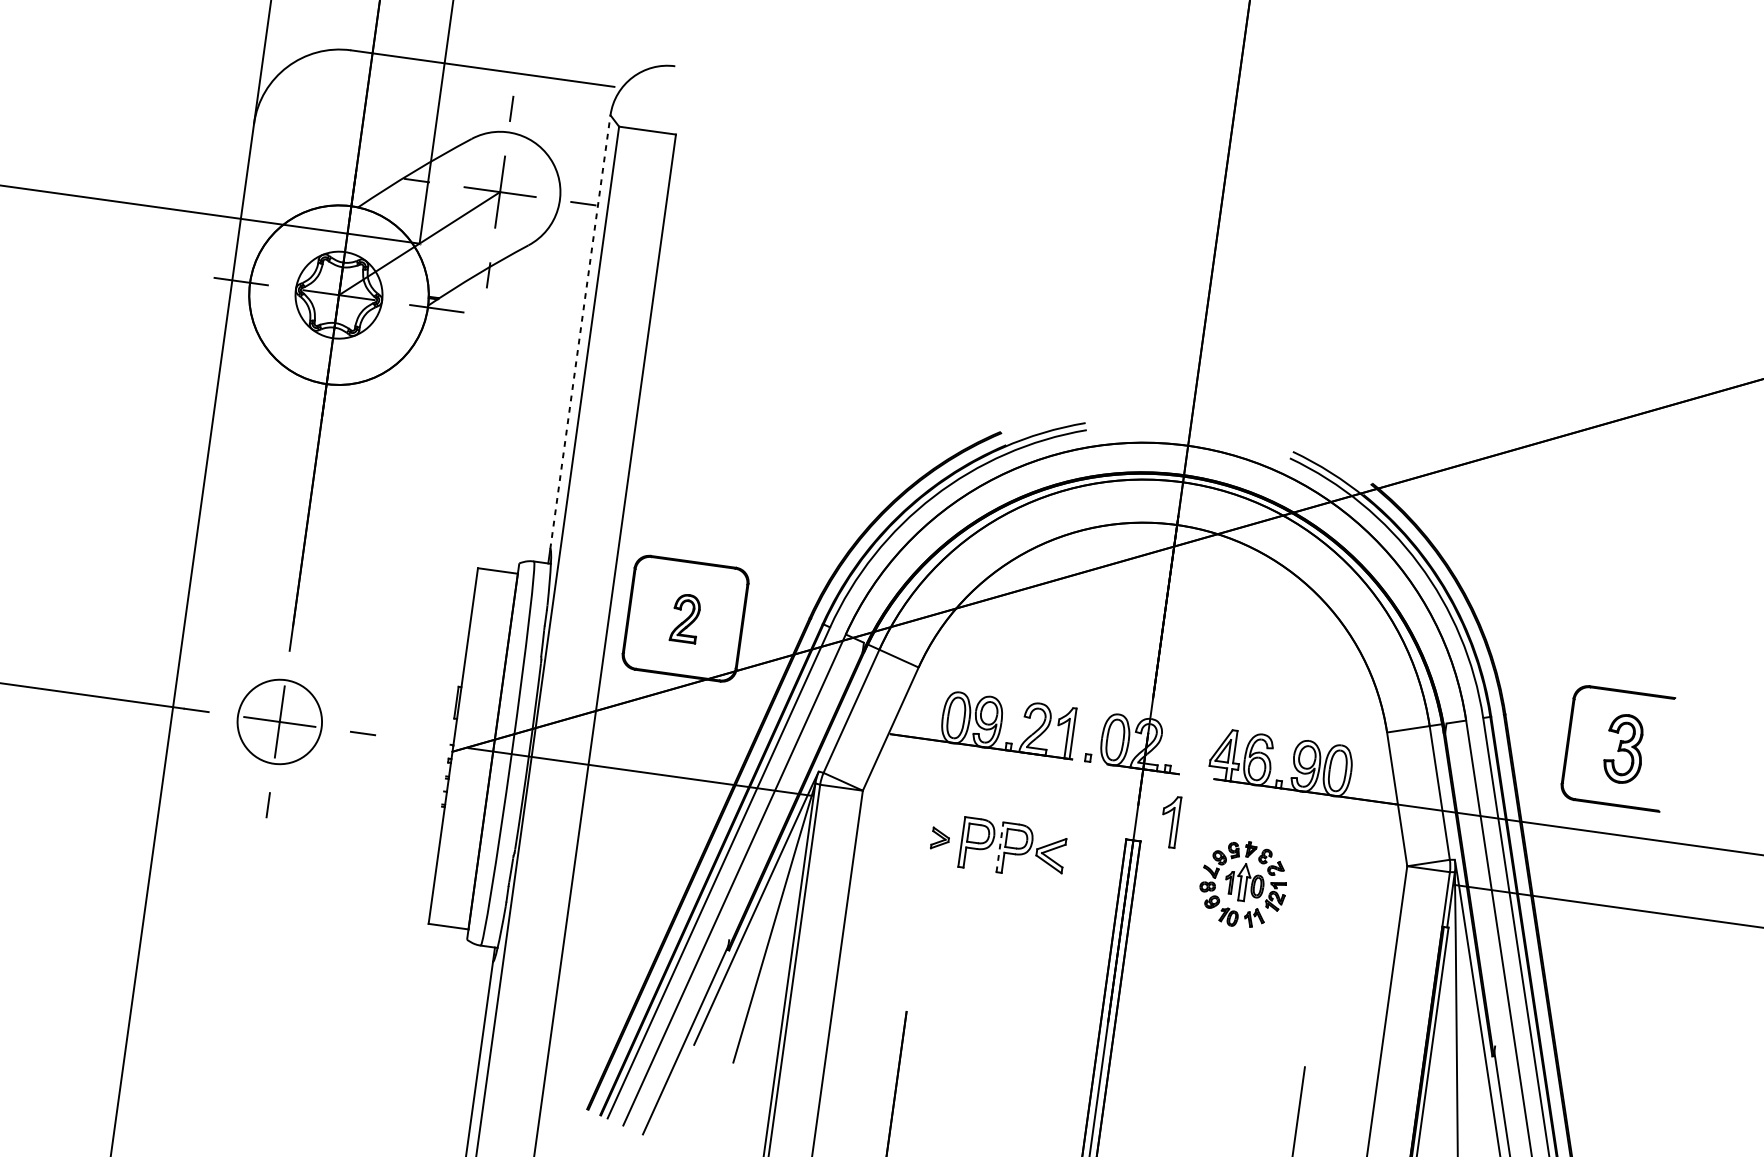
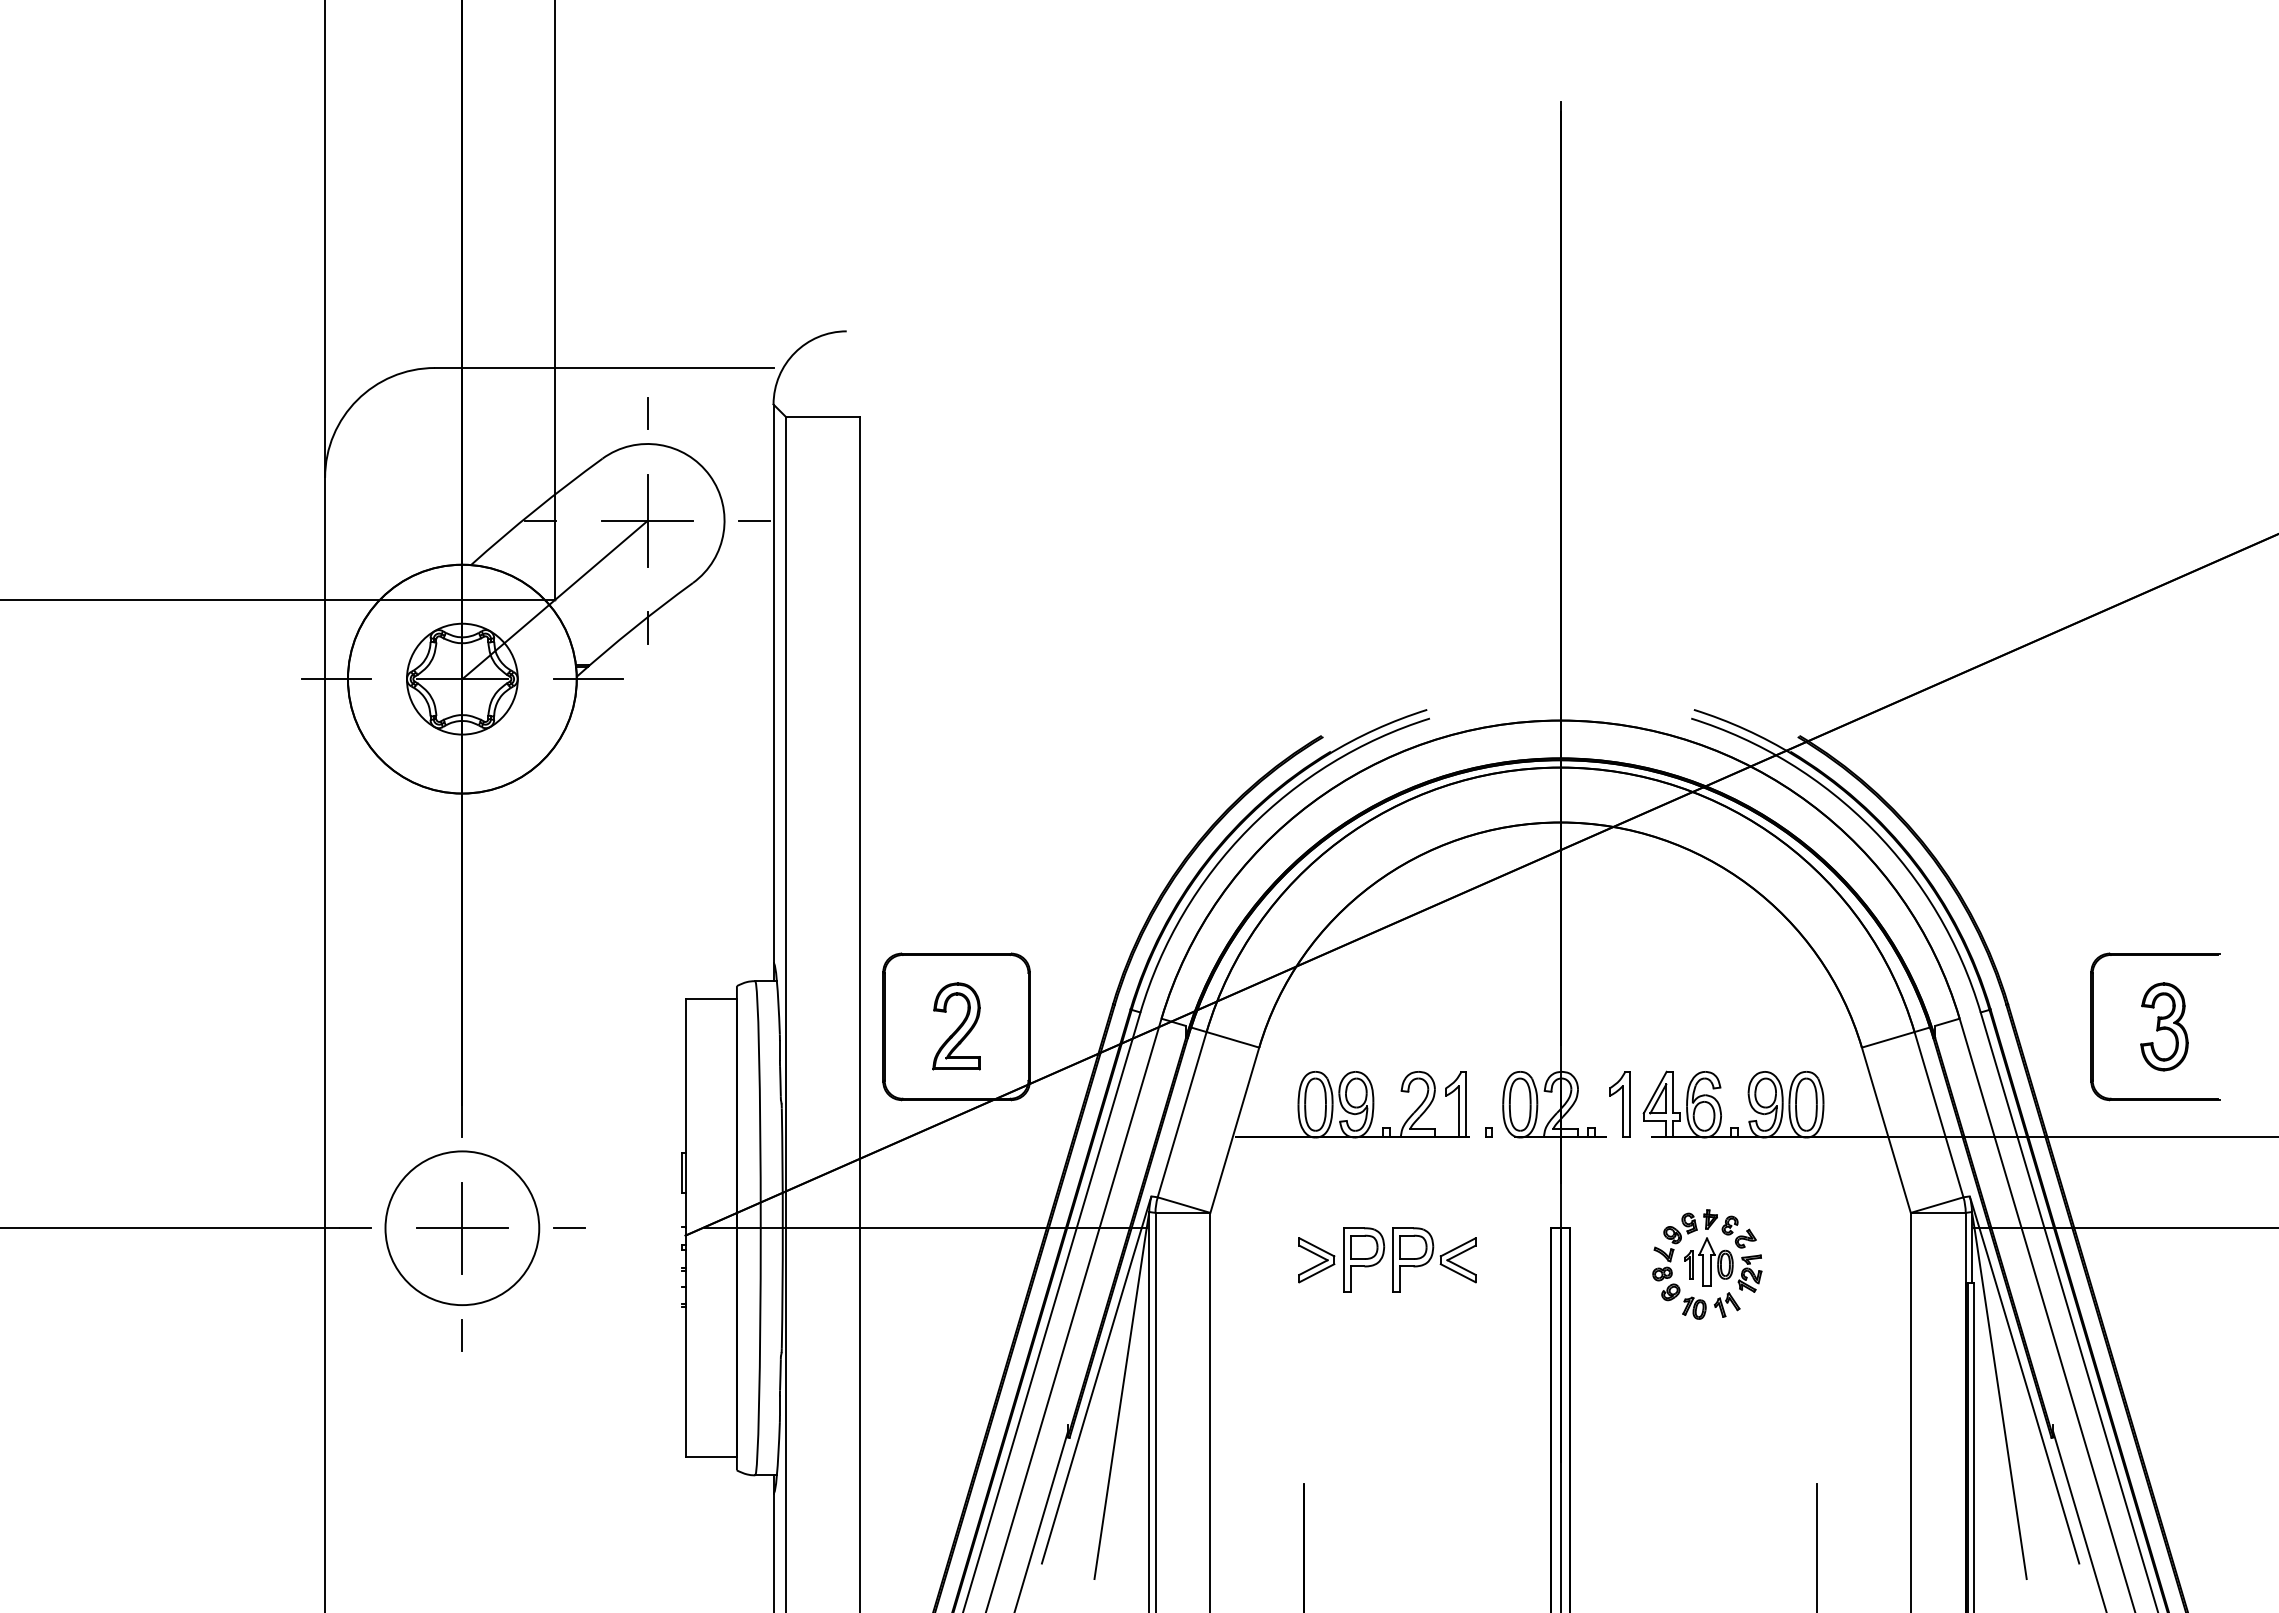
line: (580, 332) -> (773, 683), dashed -> solid
part: (685, 618) -> (956, 1026), size x1.43
circle: (279, 722) -> (462, 1228), size x1.43
part: (1169, 821) -> (1619, 1104), moved
part: (940, 839) -> (1316, 1260), size x1.67
line: (1000, 846) -> (1393, 1259), dashed -> solid

